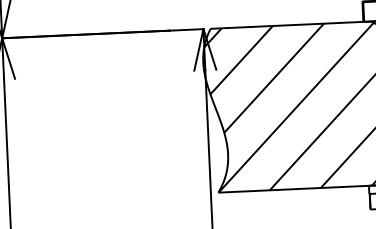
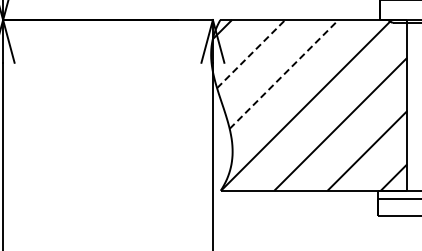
line: (241, 59) -> (251, 53), solid -> dashed
line: (274, 78) -> (284, 74), solid -> dashed

